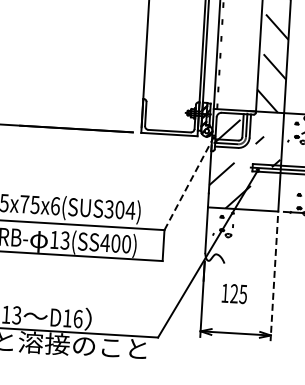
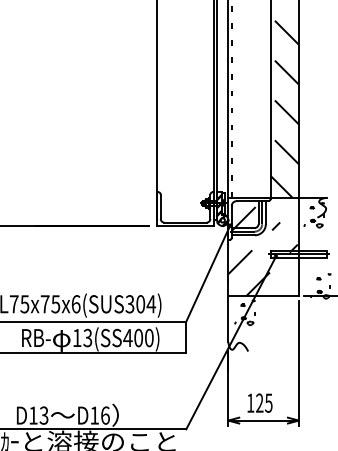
line: (189, 183) -> (208, 273), dashed -> solid
line: (274, 278) -> (298, 363), dashed -> solid
text: (234, 293) -> (259, 402), moved

